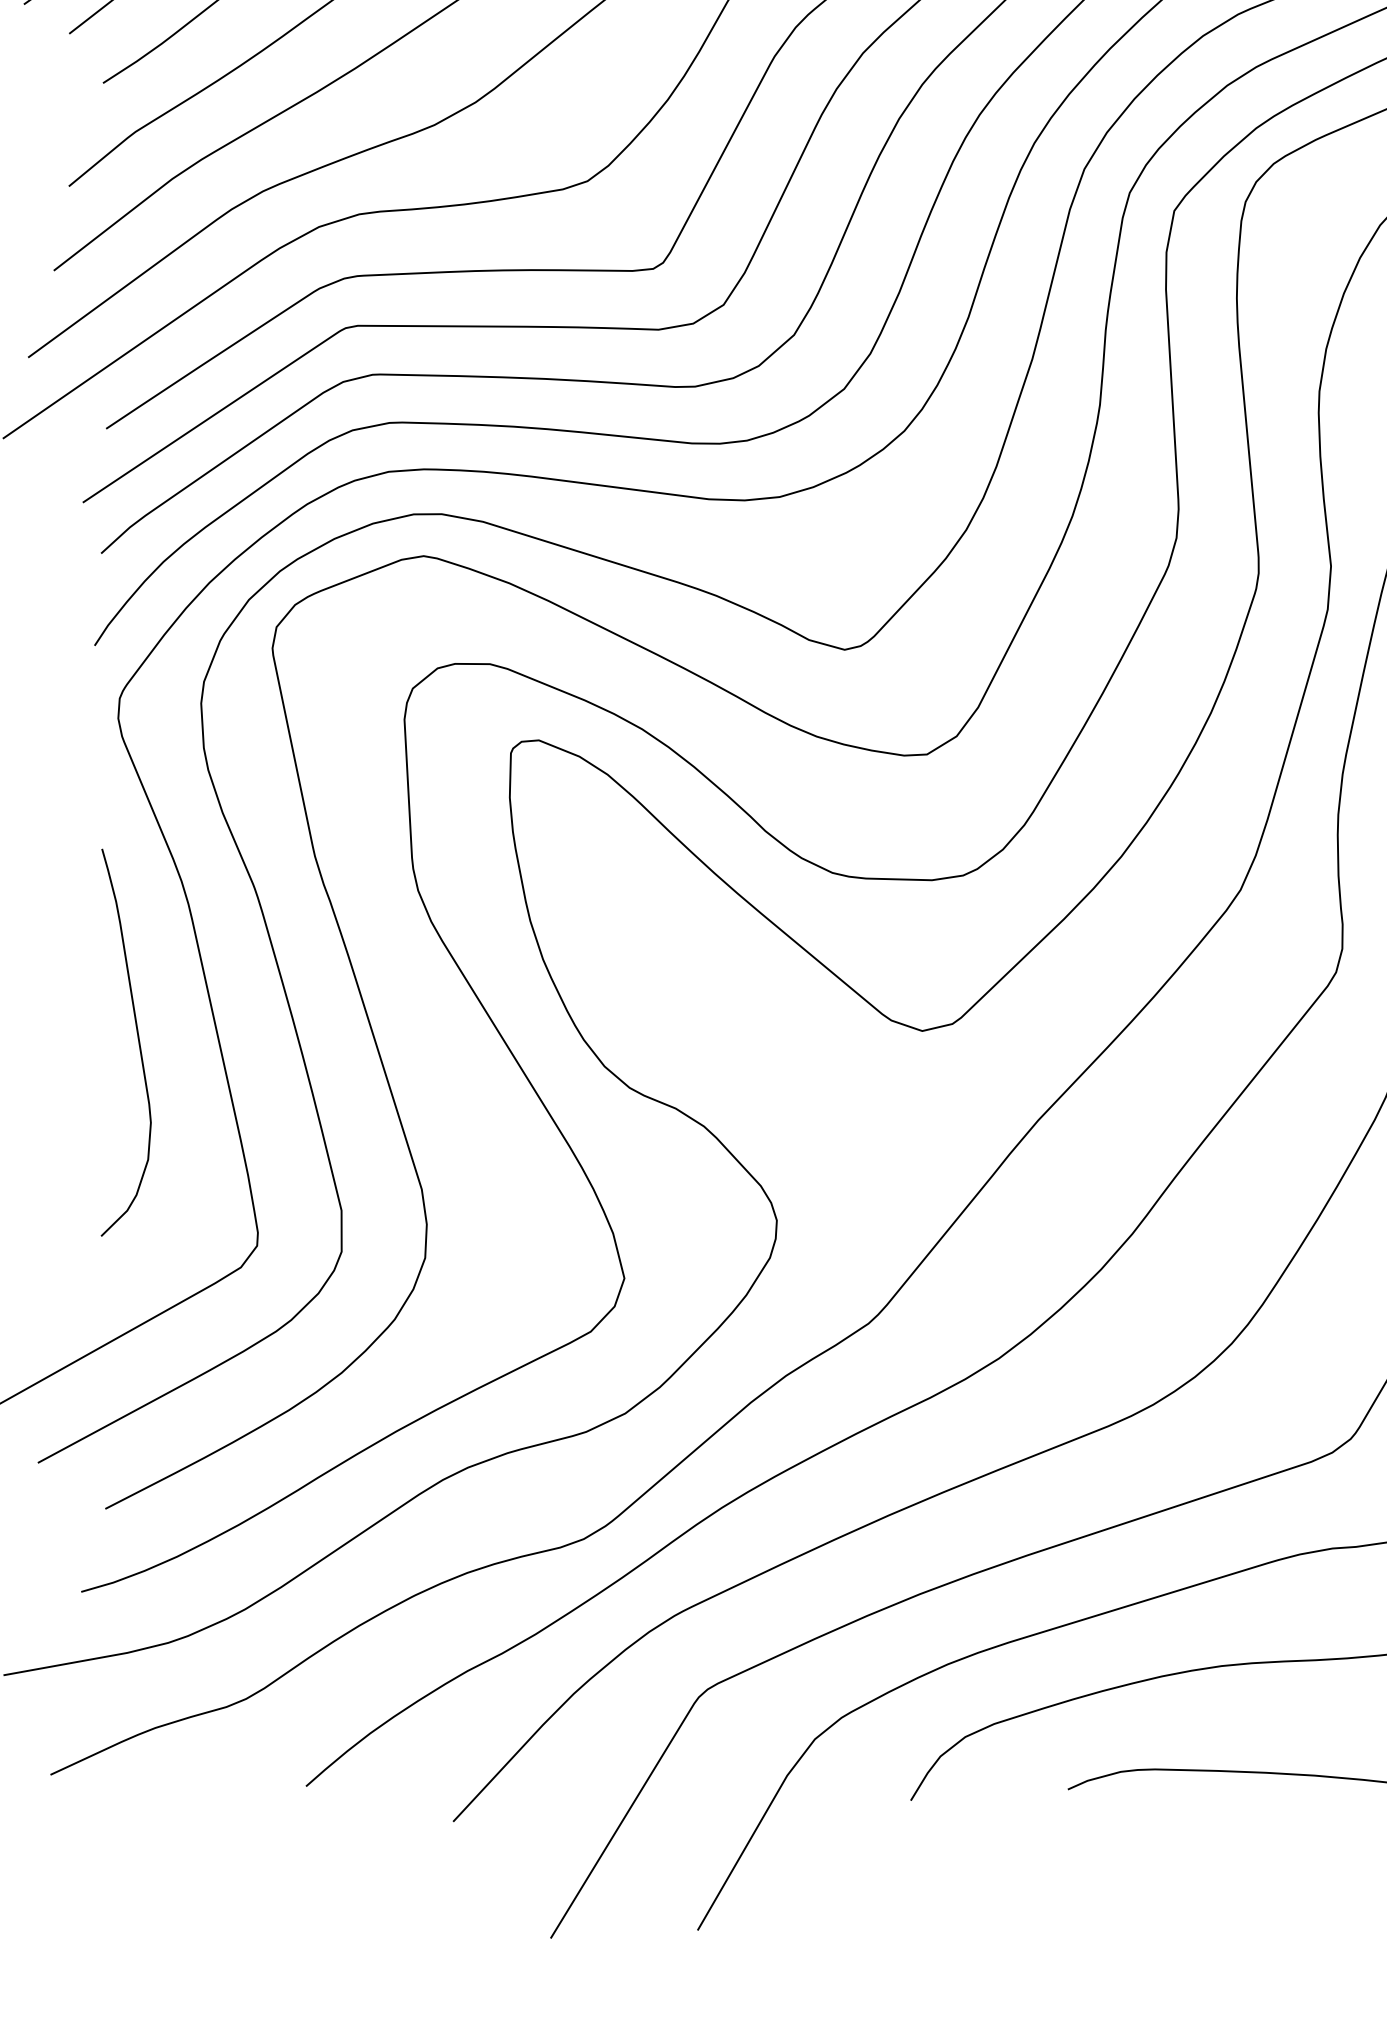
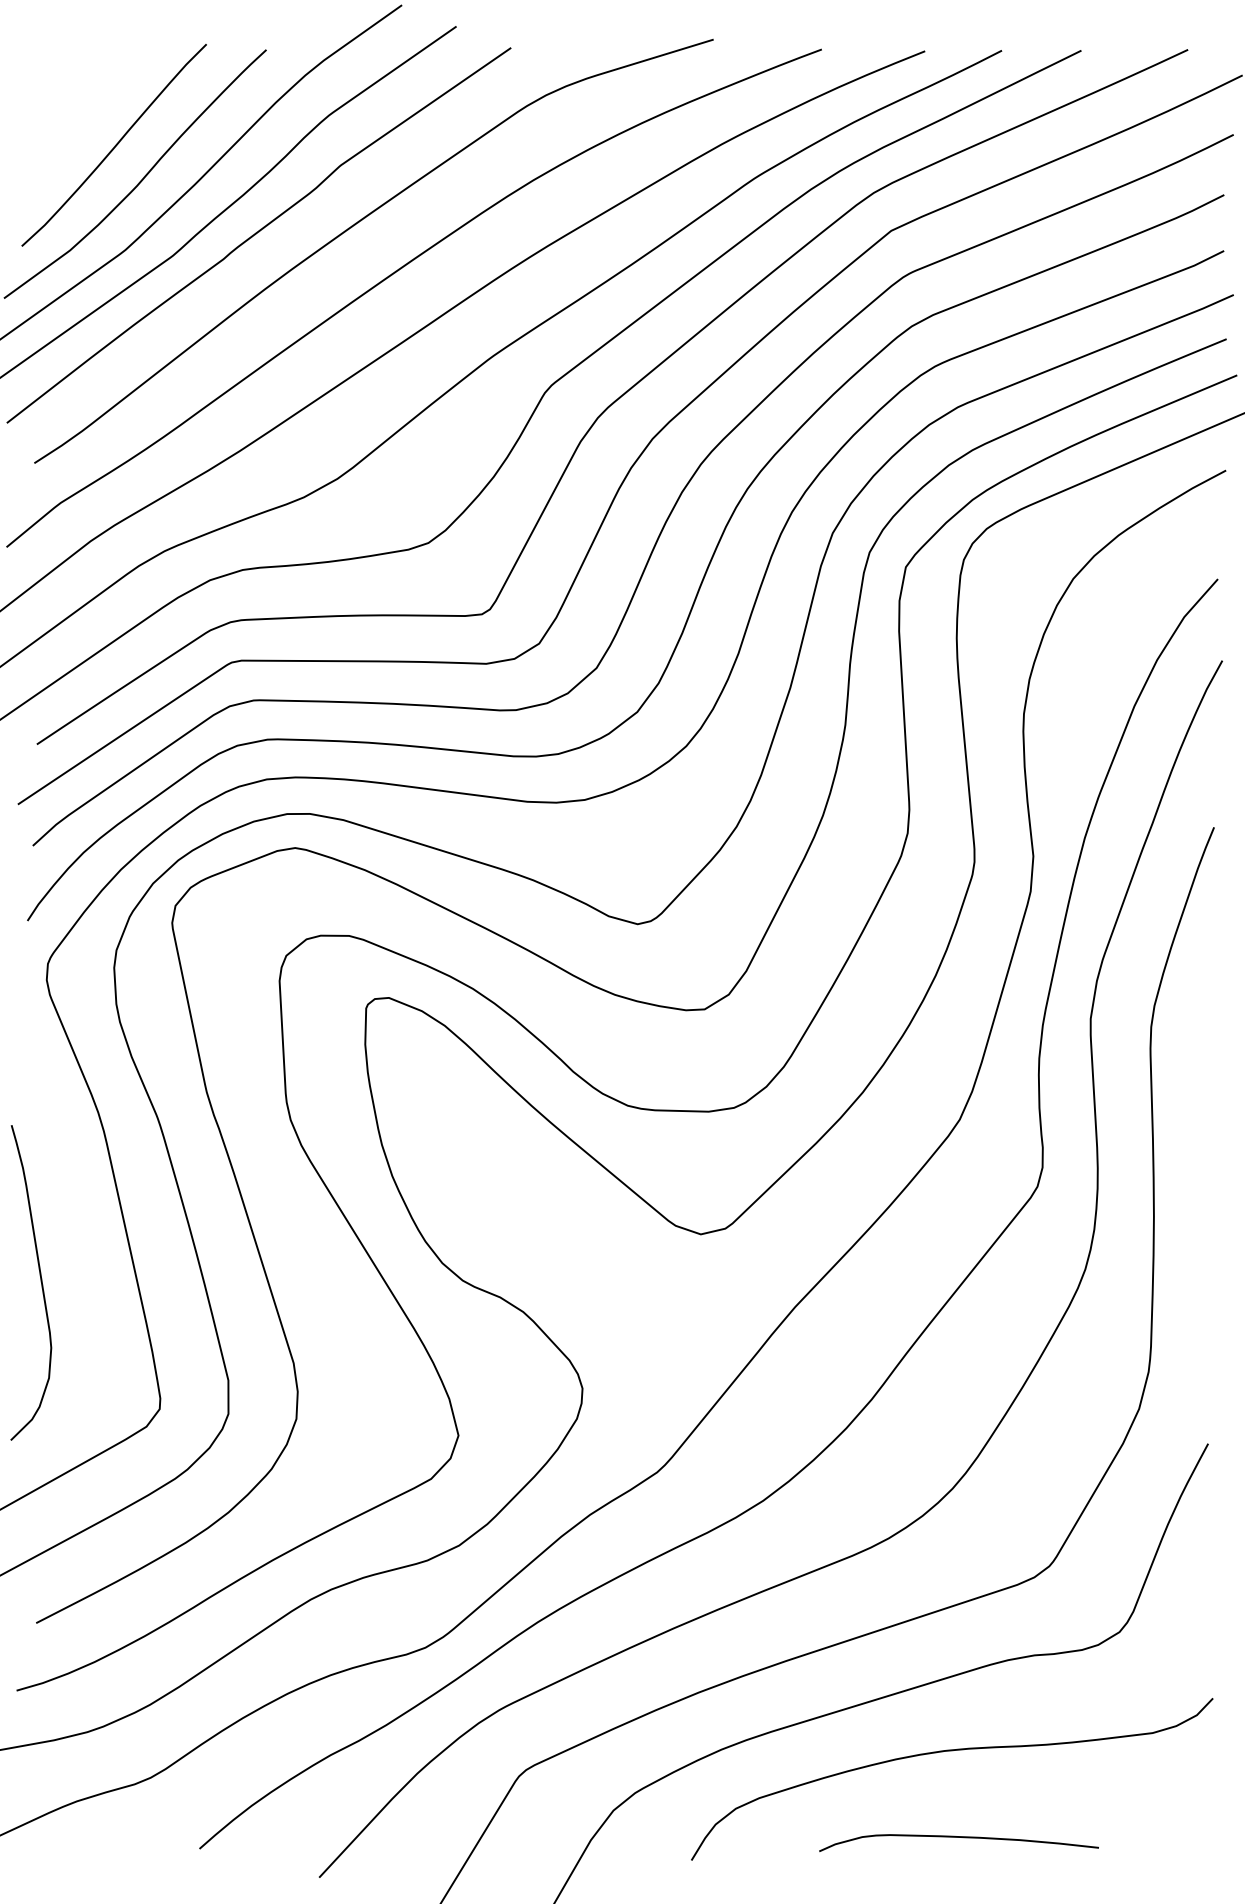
curve: (137, 1041) -> (40, 1281), moved

